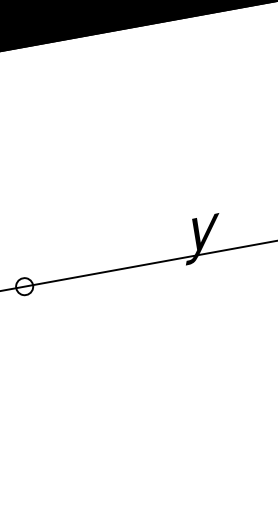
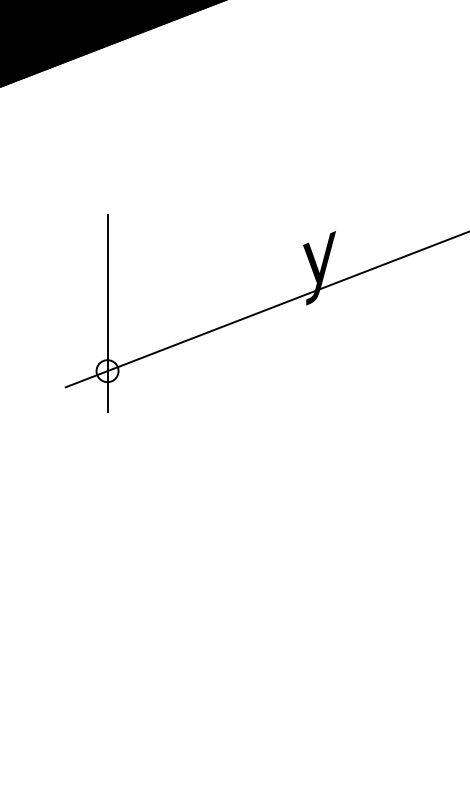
line: (33, 242) -> (107, 313), added

